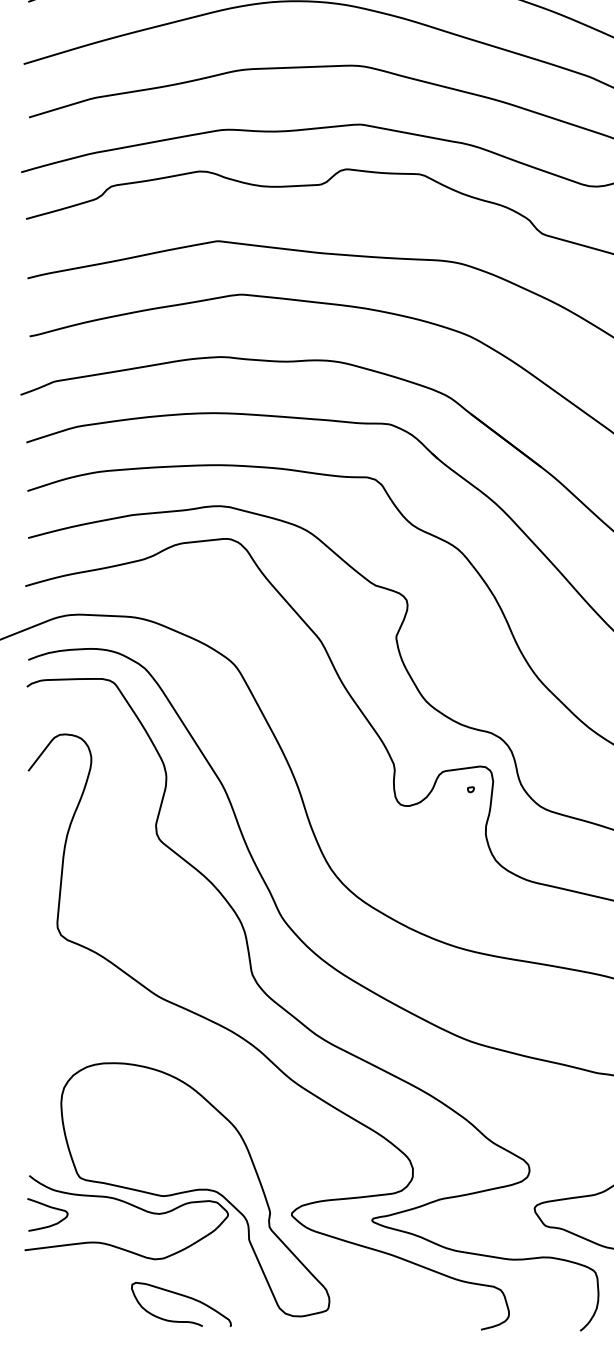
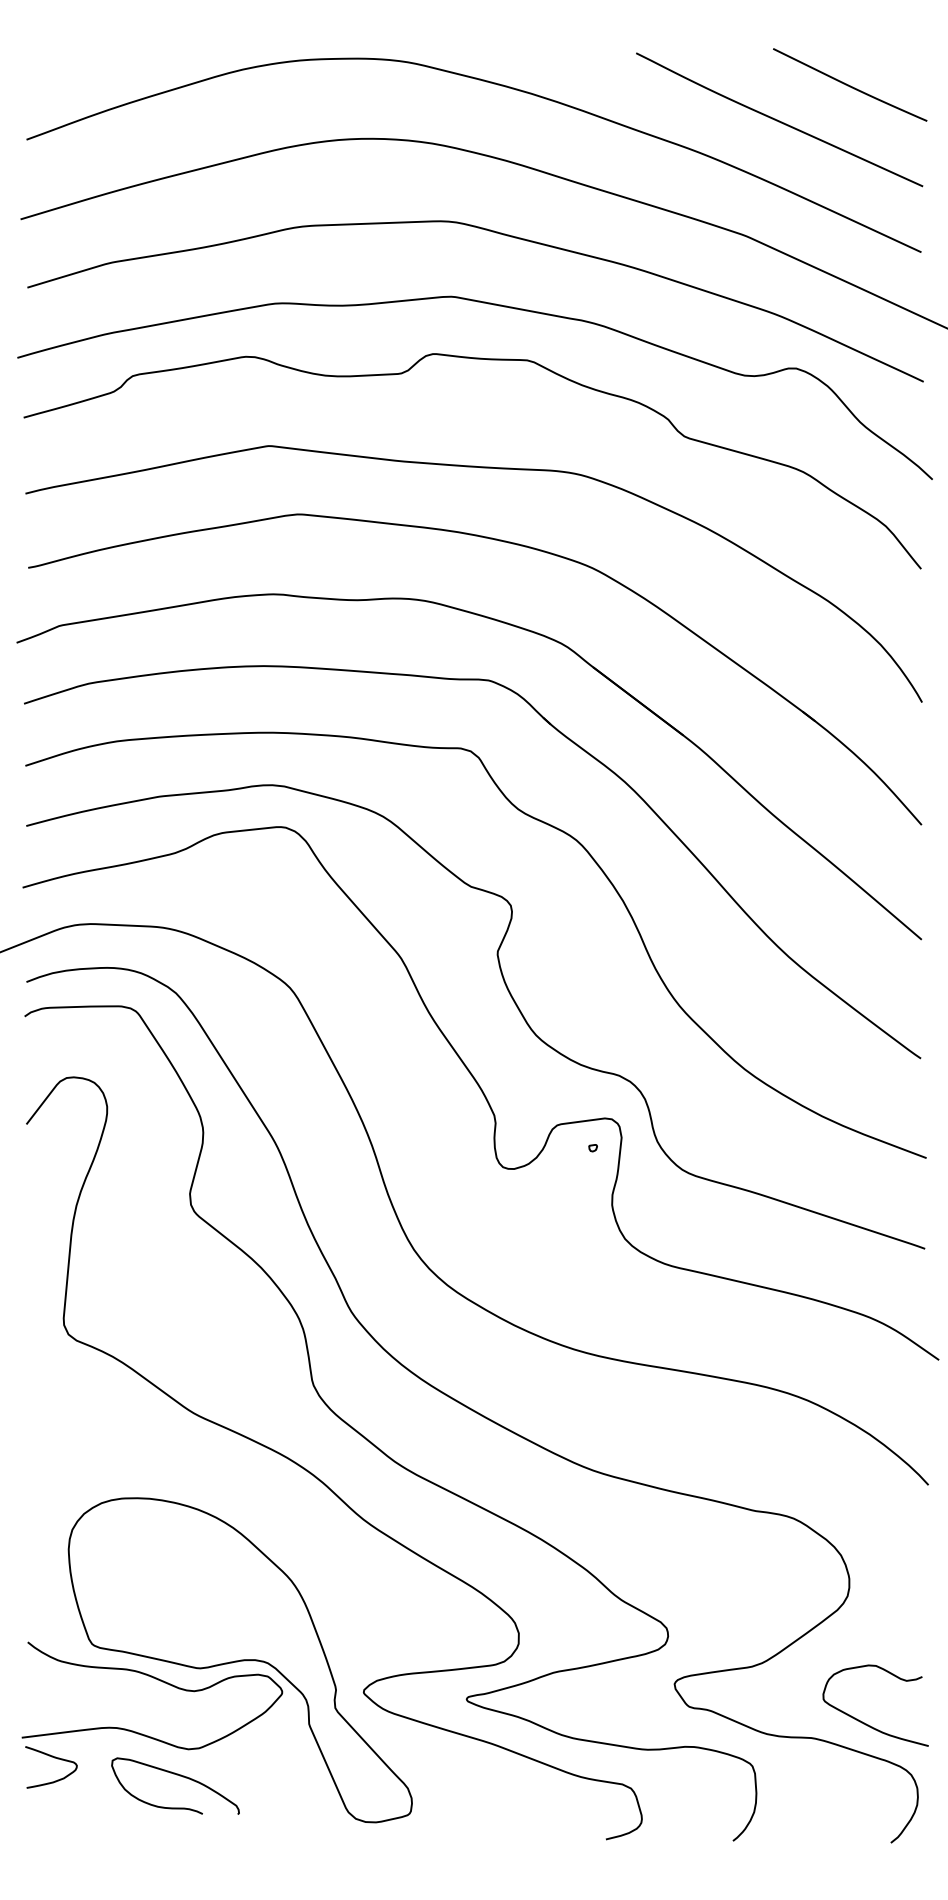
curve: (50, 1207) -> (54, 1758), moved
curve: (184, 1296) -> (179, 1776), moved

